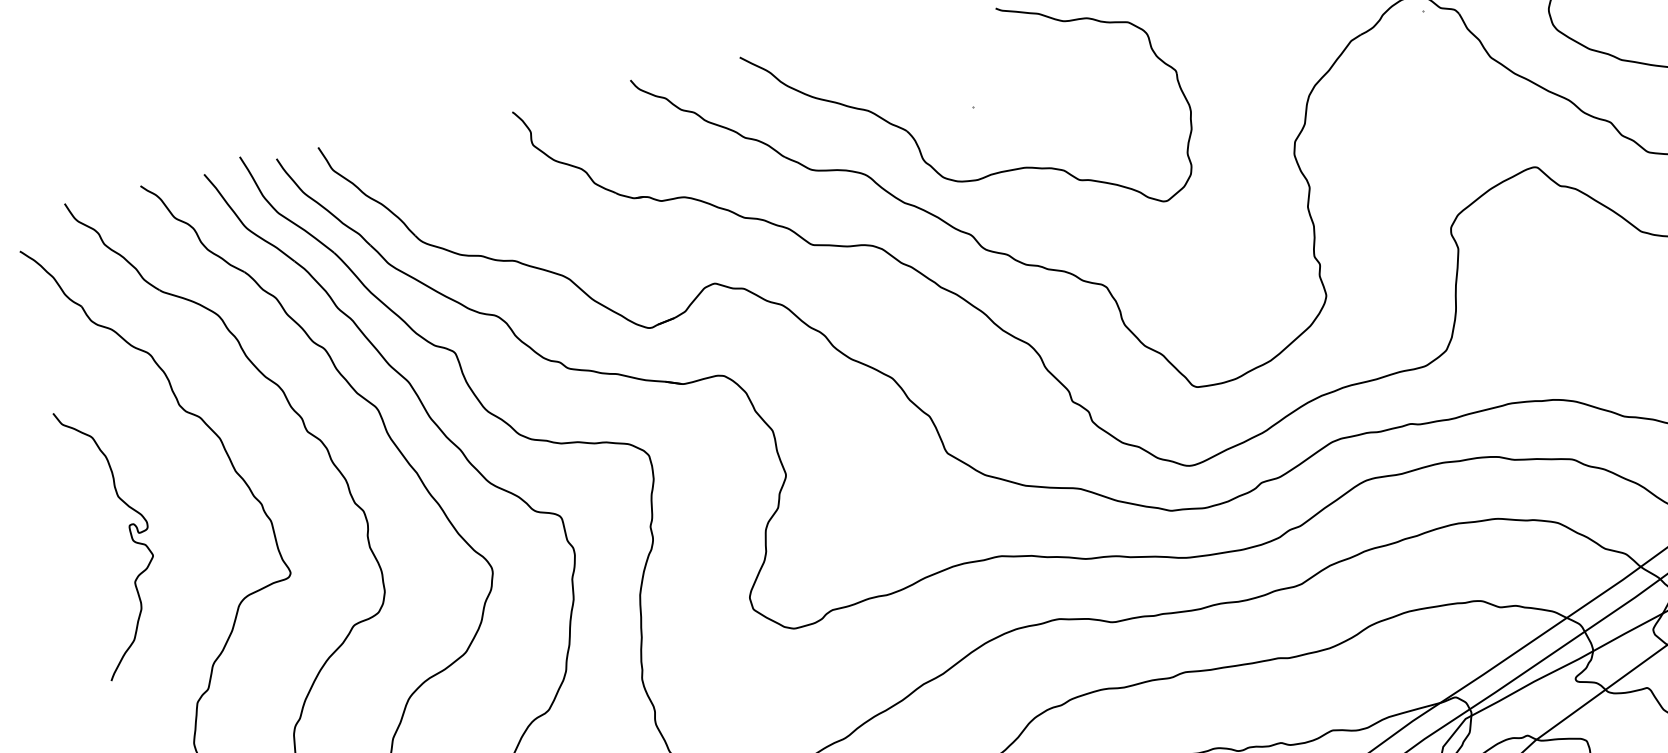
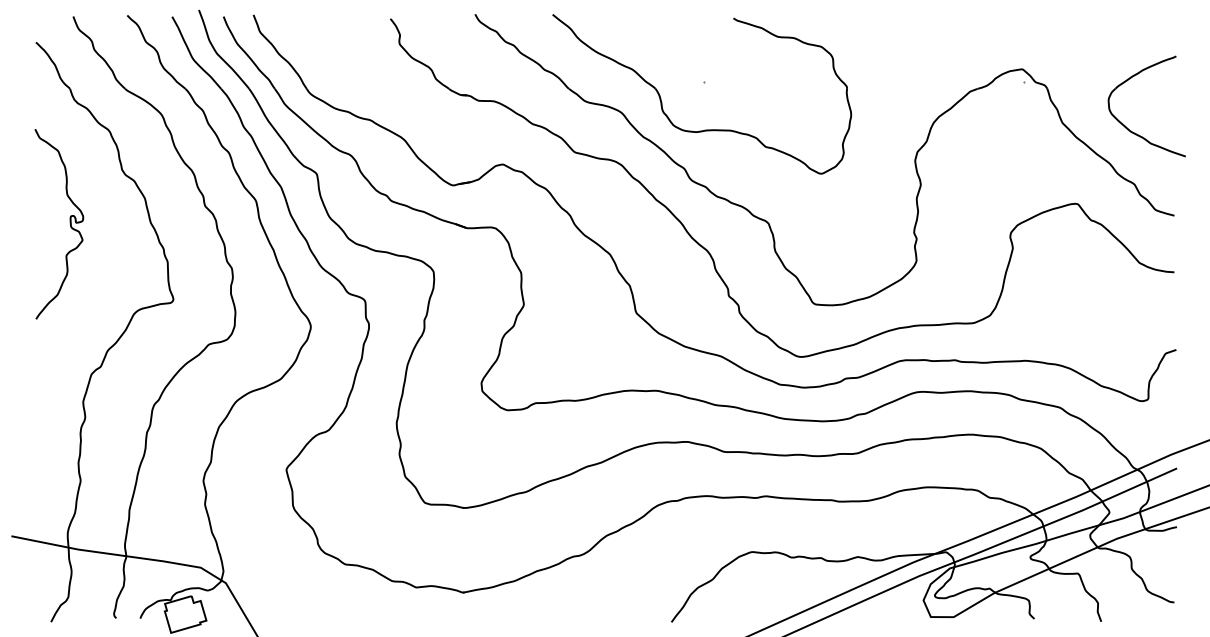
curve: (129, 536) -> (69, 223), moved

